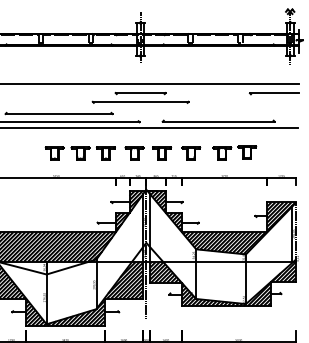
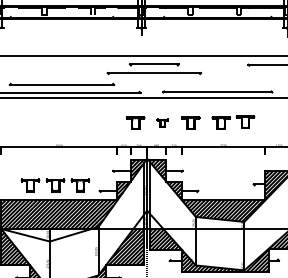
part: (140, 97) -> (154, 68), moved
part: (79, 153) -> (54, 185), moved
part: (162, 153) -> (162, 123), size x0.6

